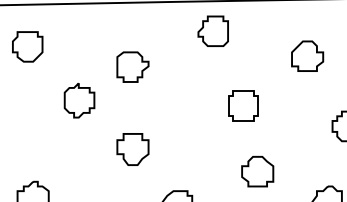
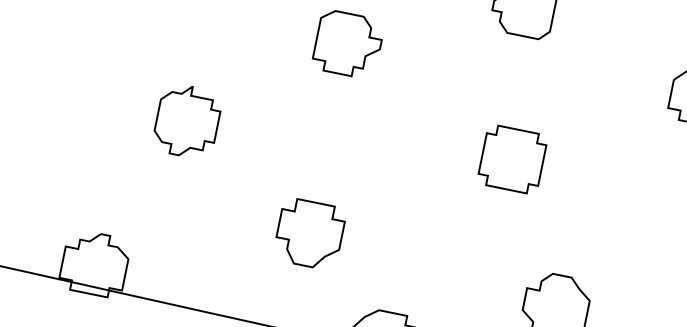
part: (79, 100) -> (187, 121), moved
part: (243, 105) -> (512, 158), moved
part: (132, 149) -> (308, 233), moved

